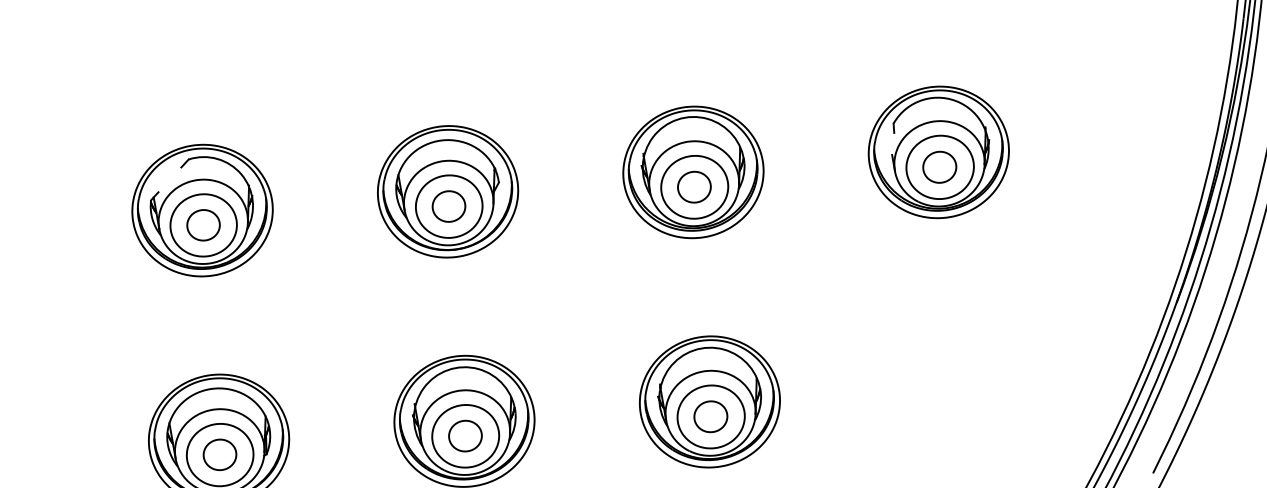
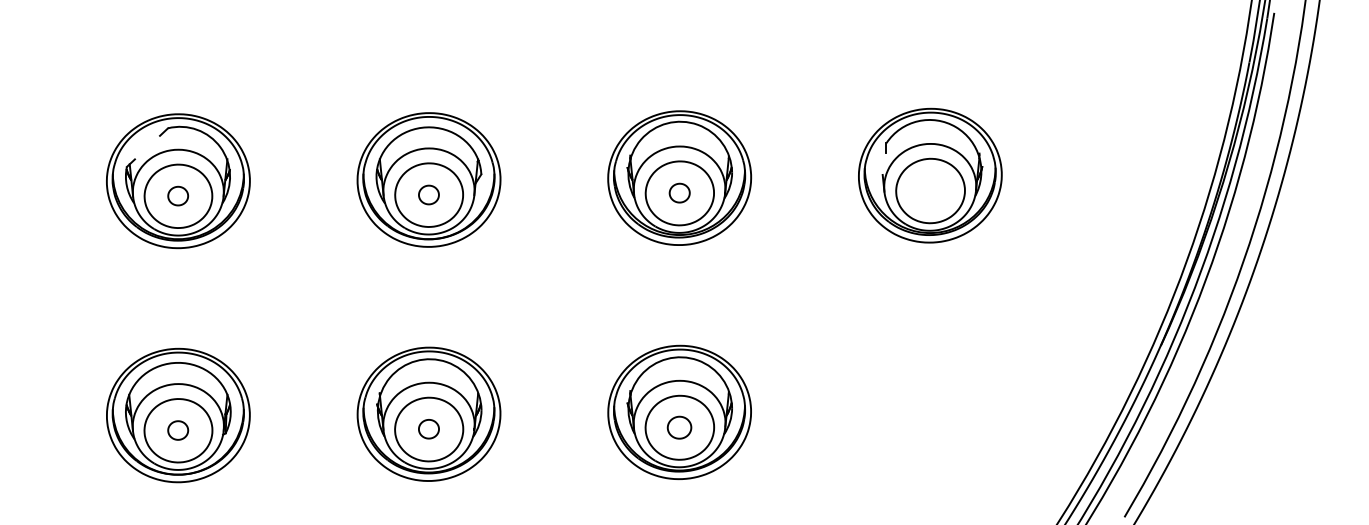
part: (939, 166) -> (929, 190), removed
part: (694, 186) -> (679, 192), size x0.6
part: (448, 206) -> (428, 194), size x0.6
part: (202, 224) -> (177, 195), size x0.6
part: (710, 416) -> (679, 427), size x0.7
part: (464, 435) -> (428, 428), size x0.6
part: (219, 454) -> (177, 430), size x0.6

